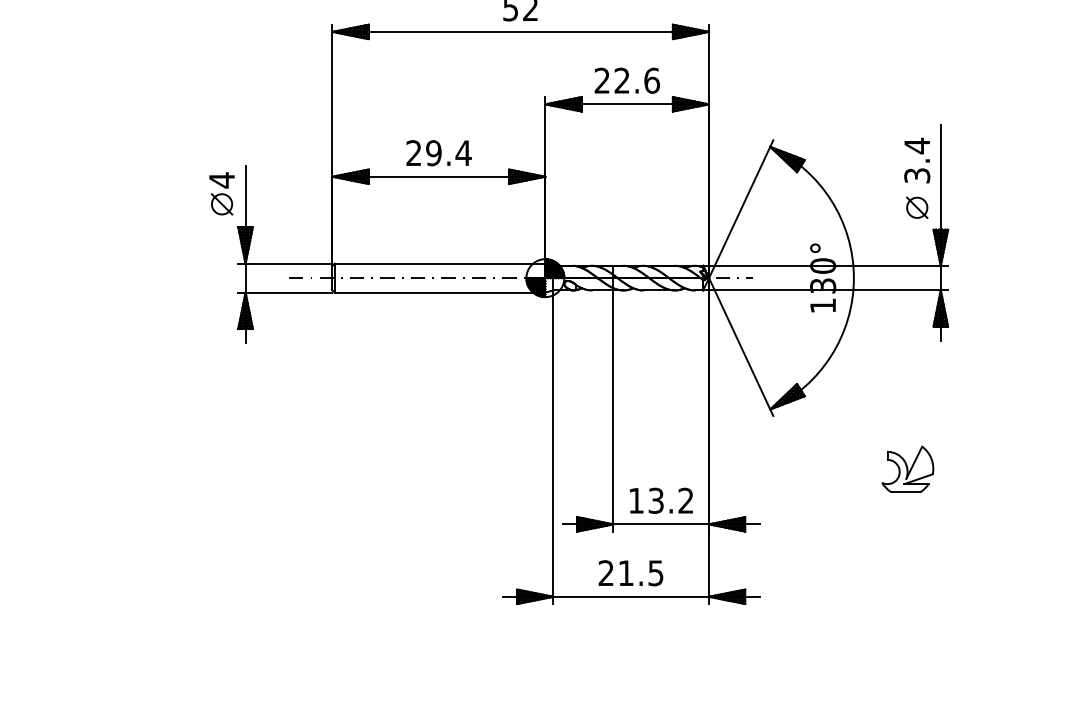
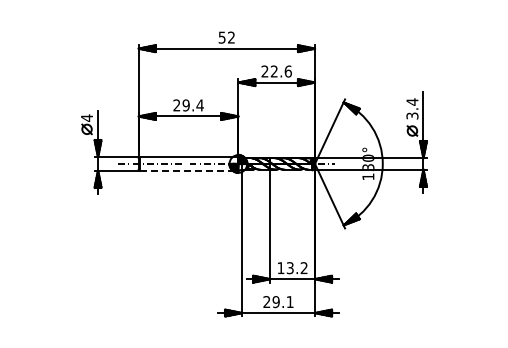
line: (440, 292) -> (189, 170), solid -> dashed
part: (906, 467) -> (407, 252), removed
text: (639, 574) -> (282, 302), 21.5 -> 29.1

